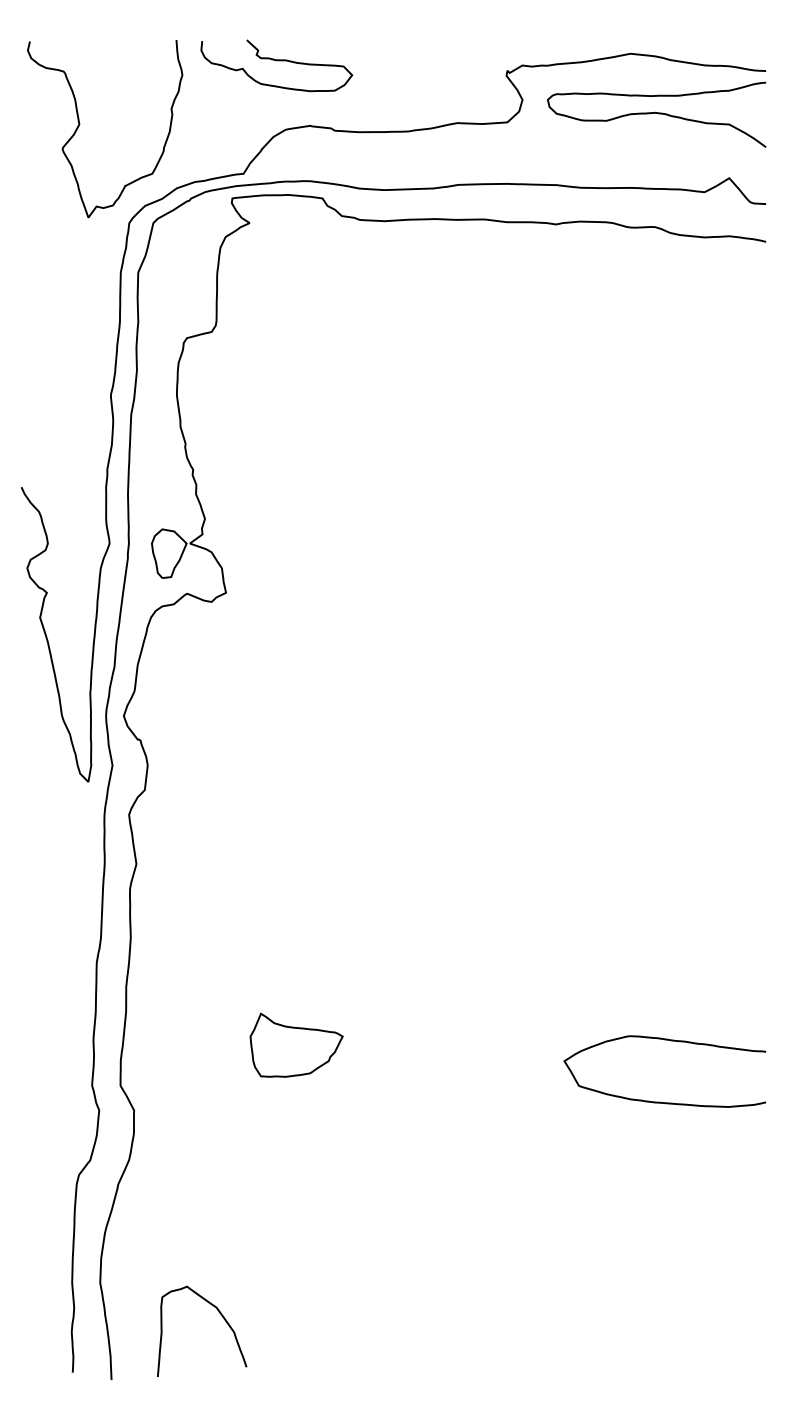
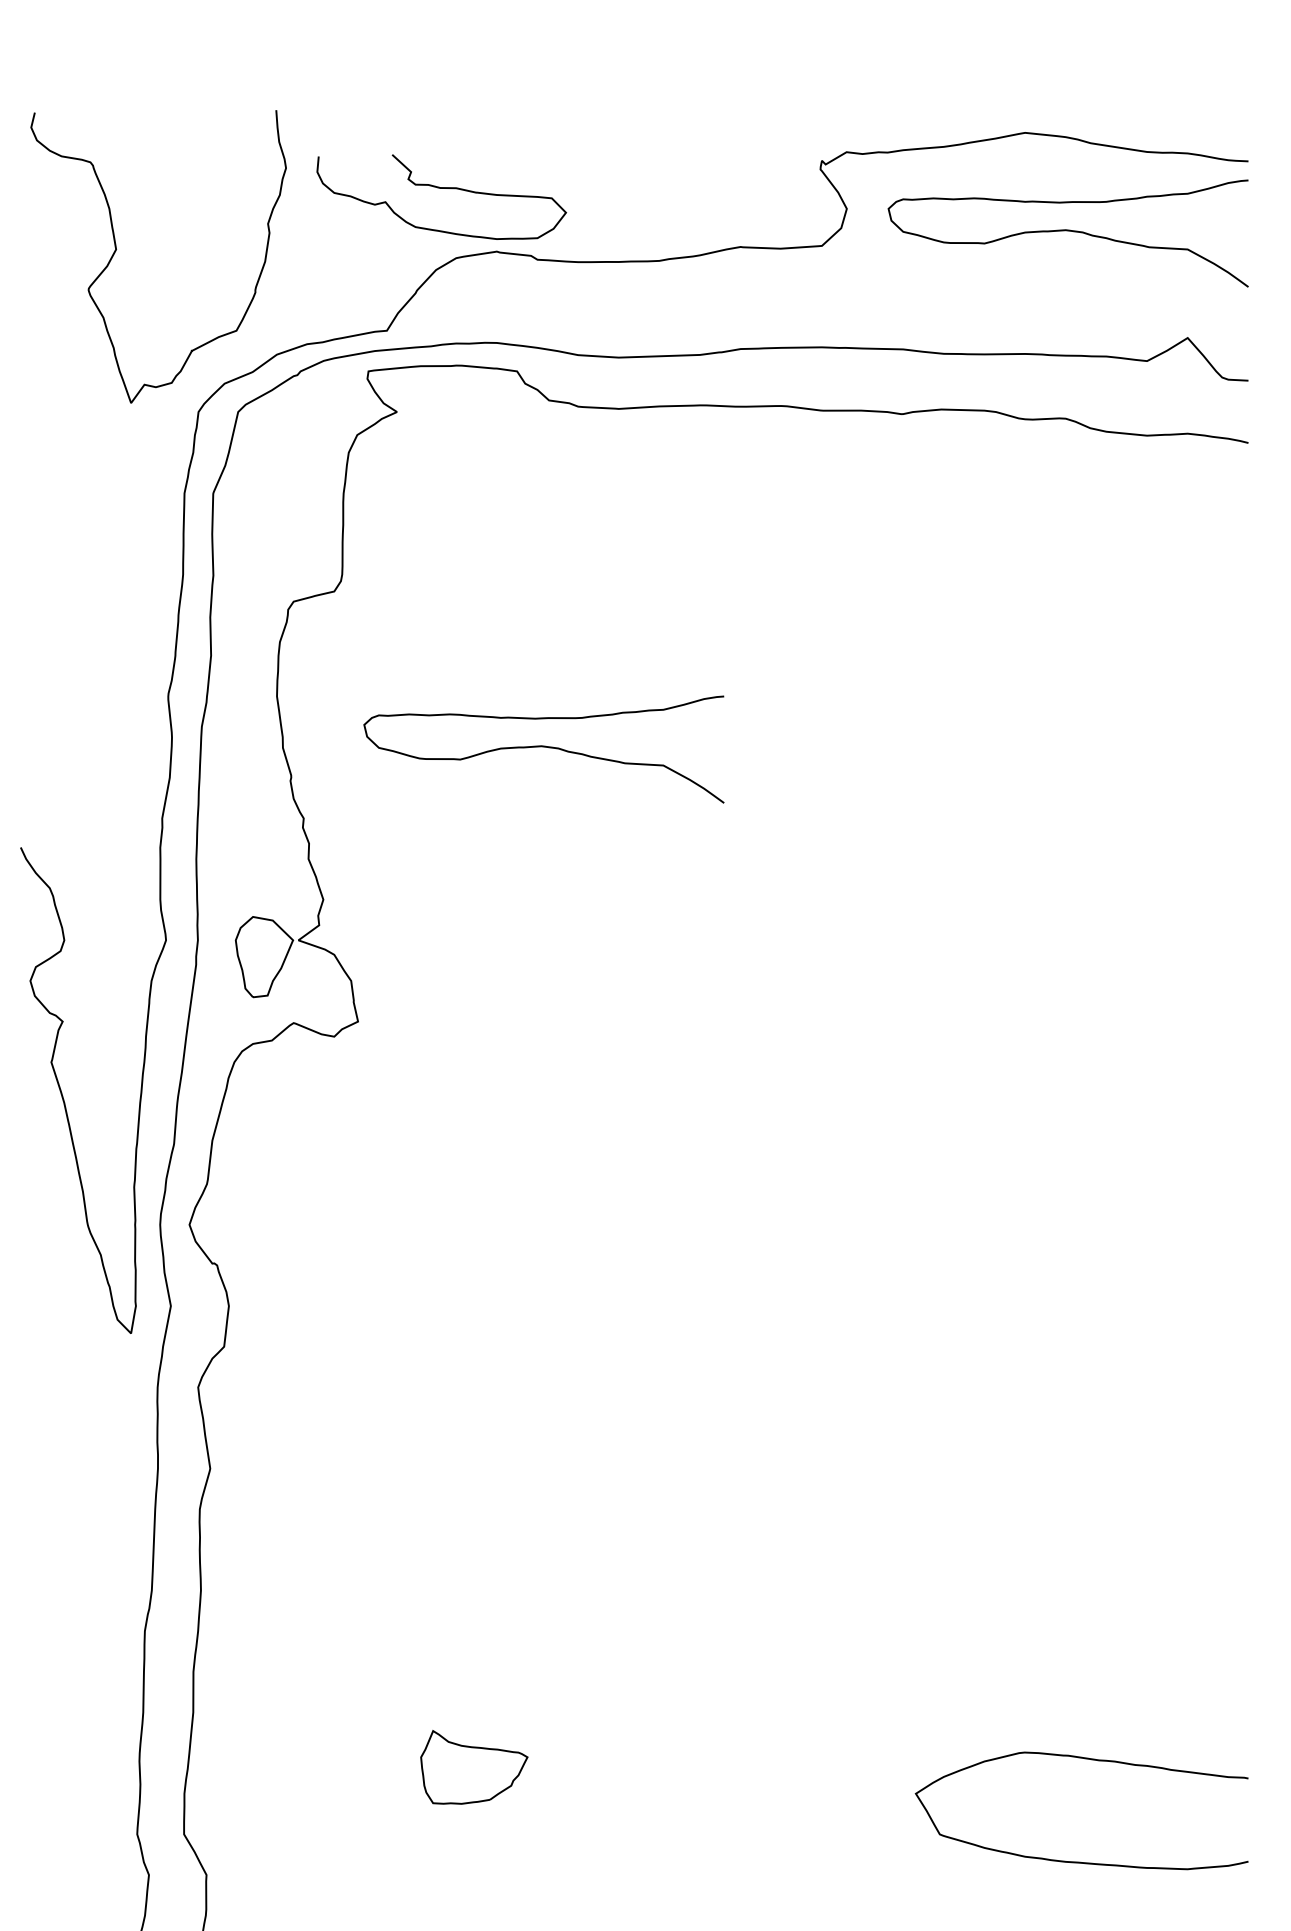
curve: (276, 61) -> (441, 190), moved
curve: (338, 426) -> (543, 747), added
part: (296, 1044) -> (474, 1766), size x0.7

